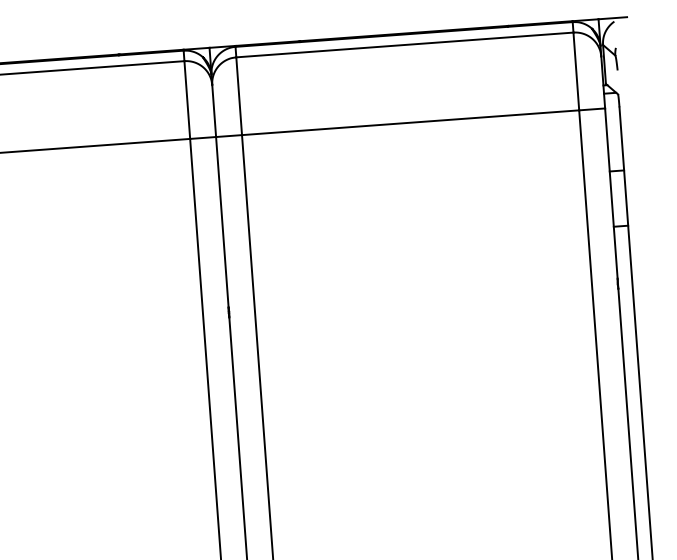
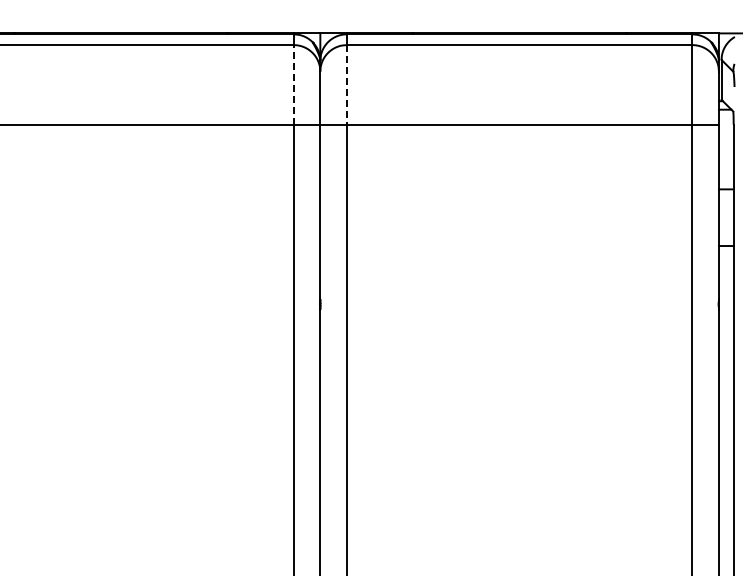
line: (238, 95) -> (346, 84), solid -> dashed
line: (187, 99) -> (293, 84), solid -> dashed

